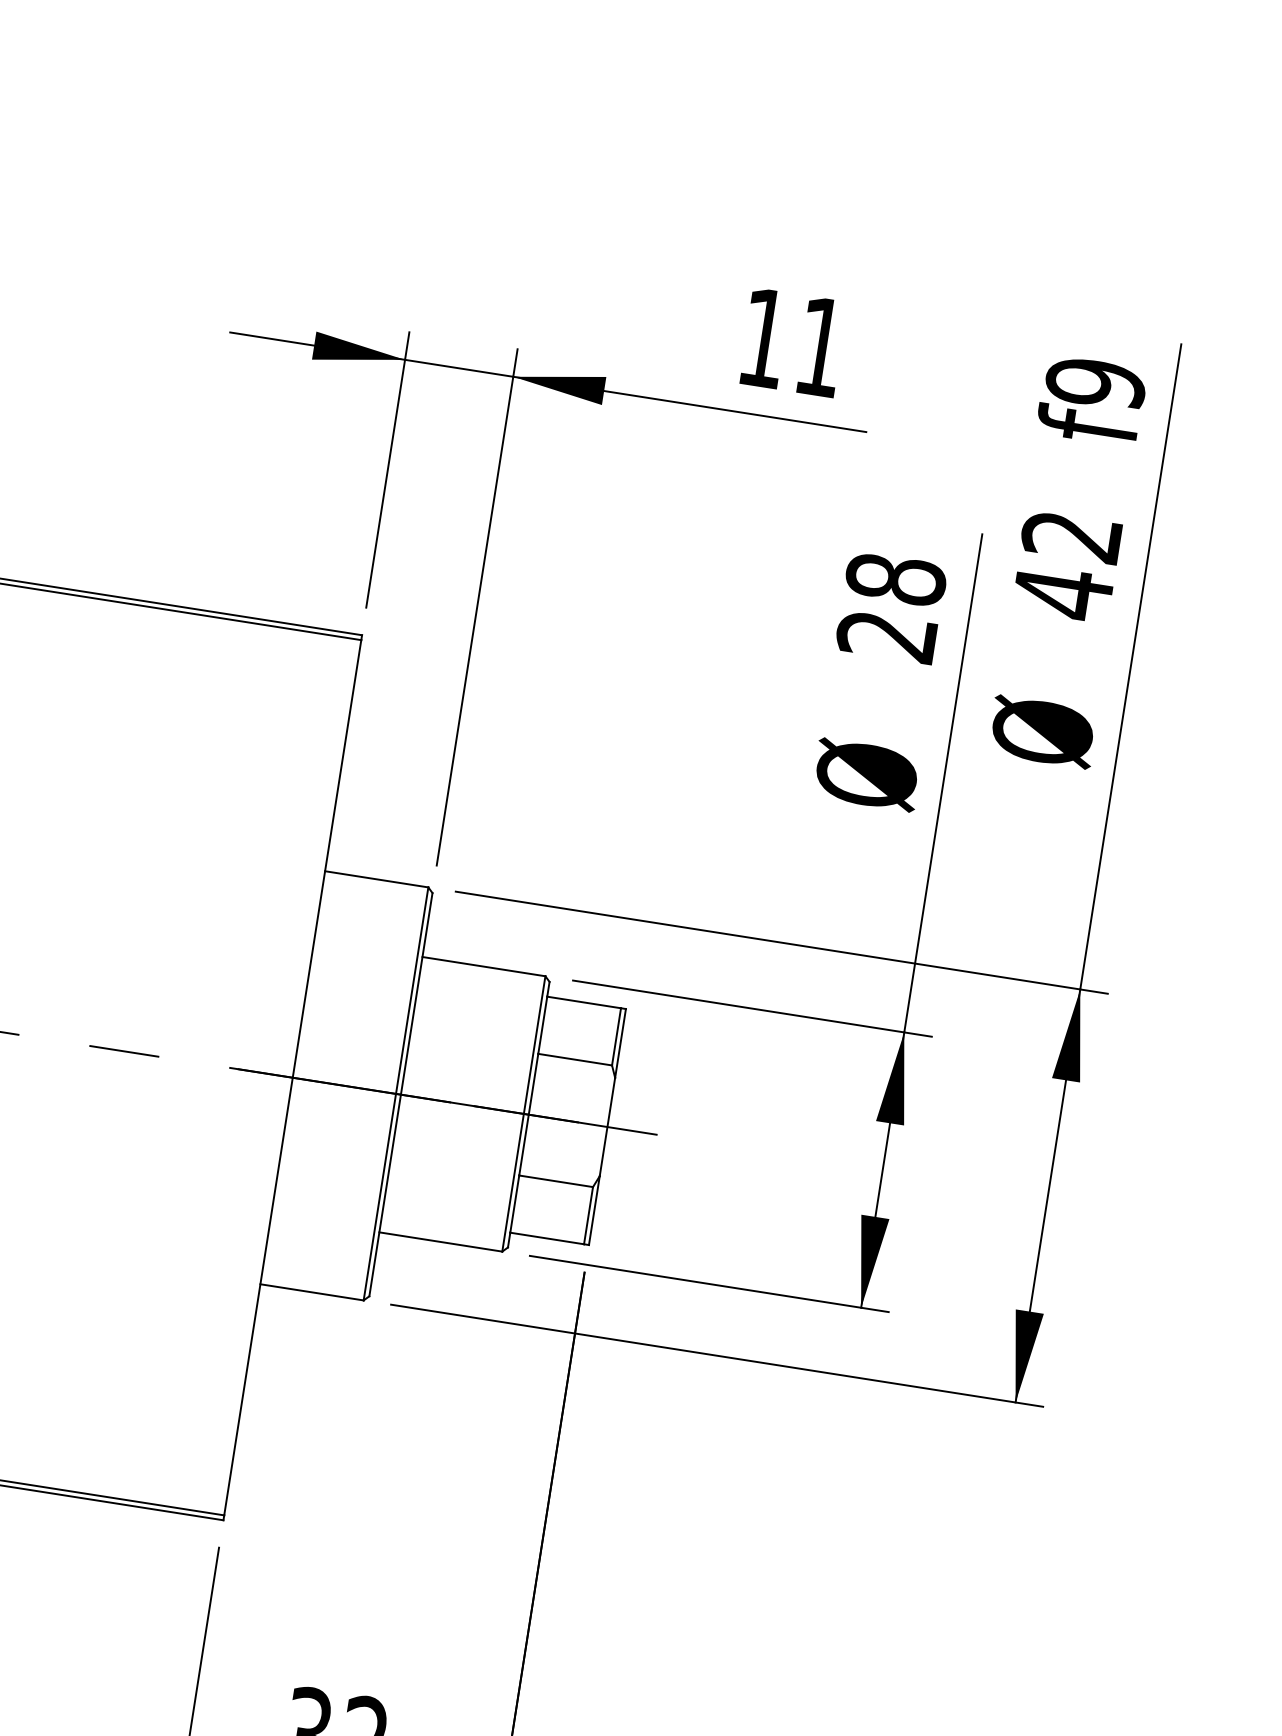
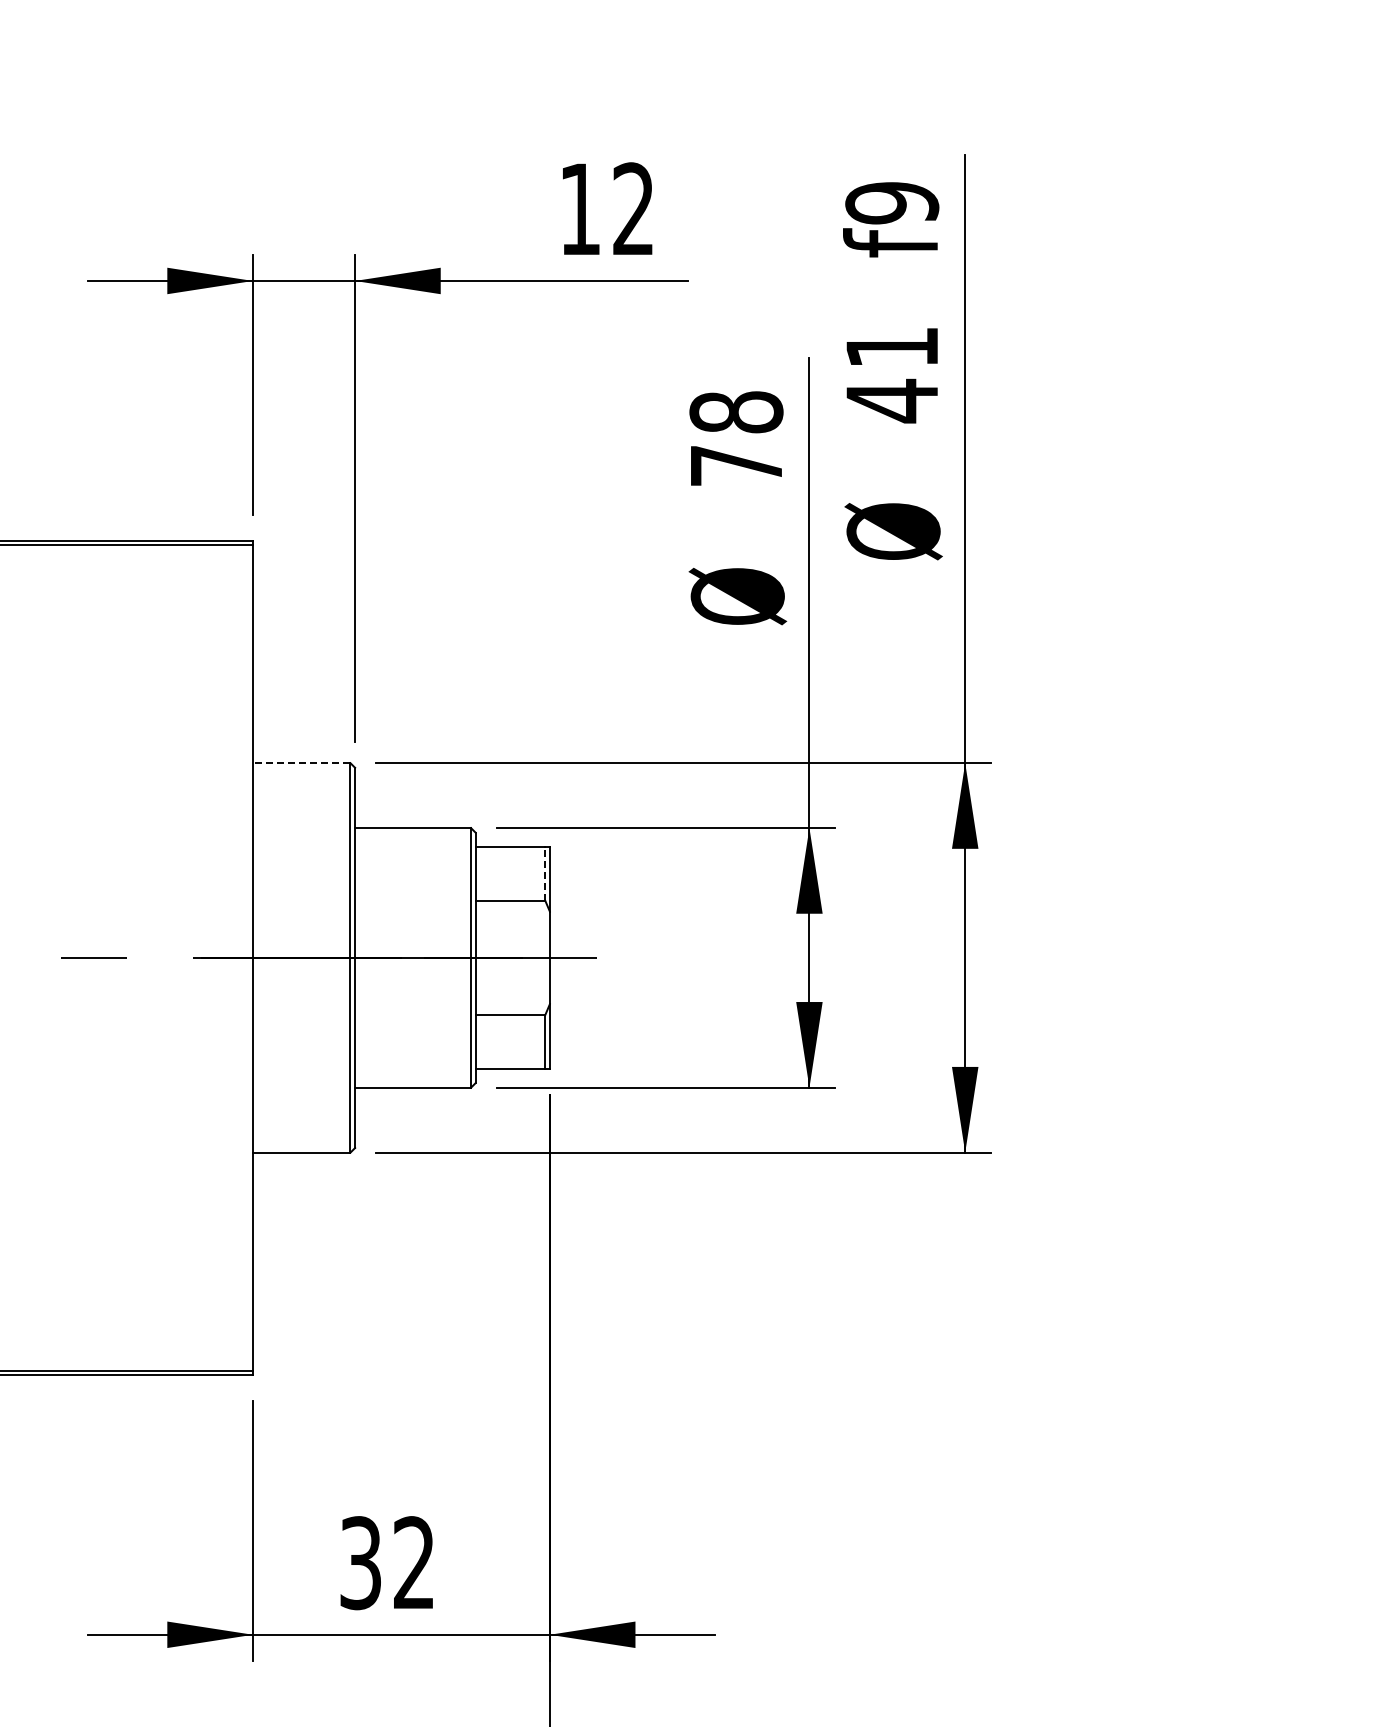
text: (819, 346) -> (632, 208), 11 -> 12
text: (1071, 536) -> (891, 347), 42 -> 41
text: (885, 636) -> (735, 466), 28 -> 78
line: (376, 879) -> (301, 763), solid -> dashed
line: (616, 1036) -> (545, 873), solid -> dashed

